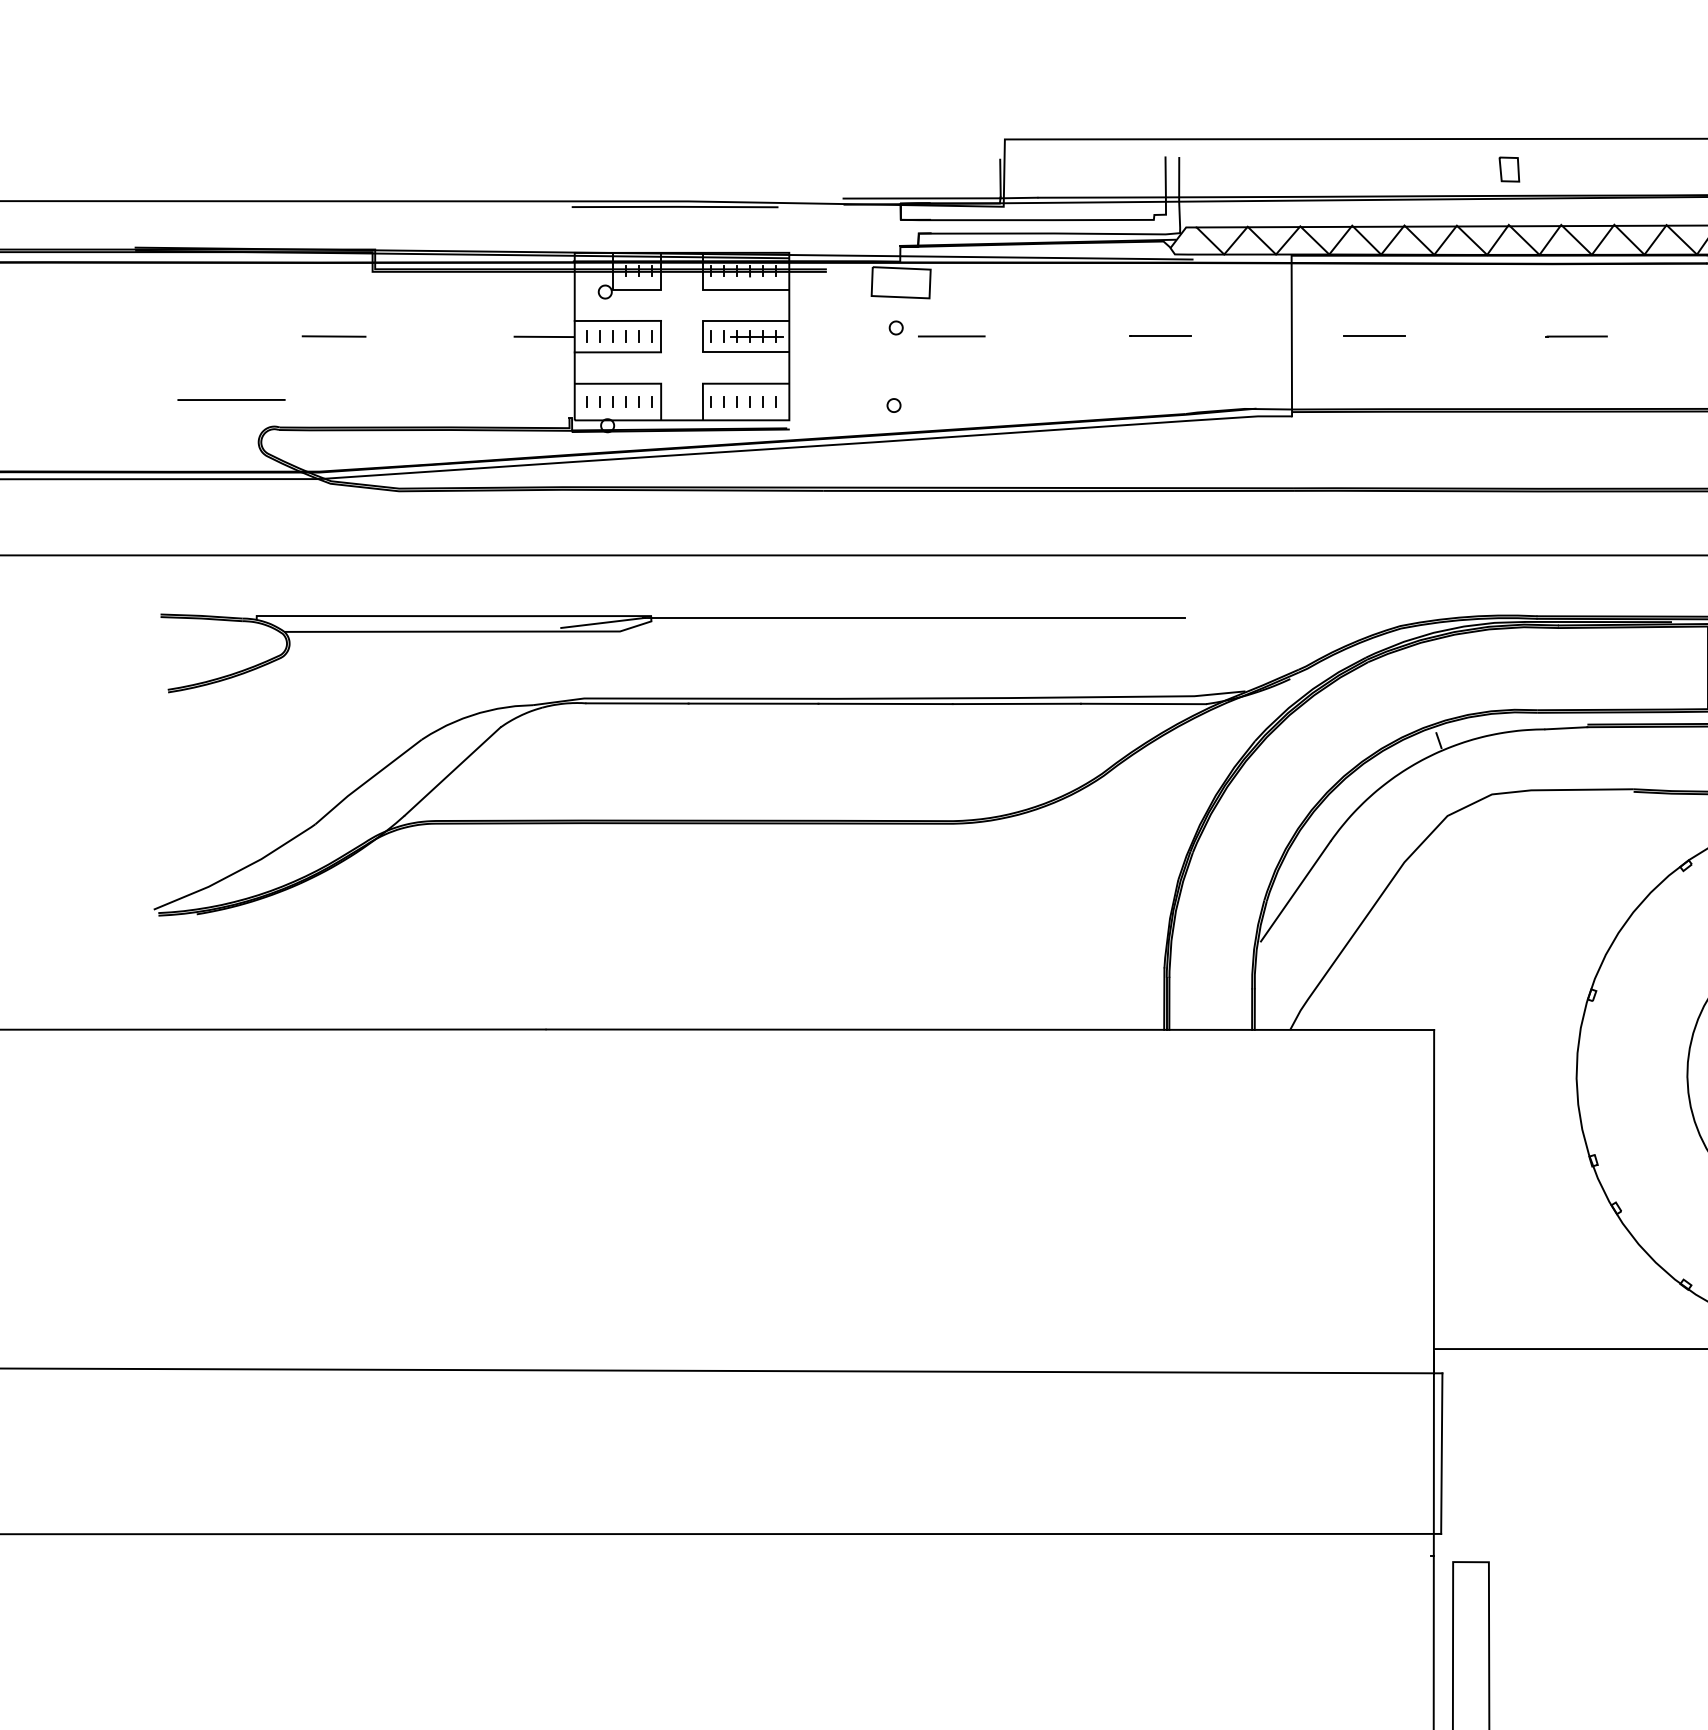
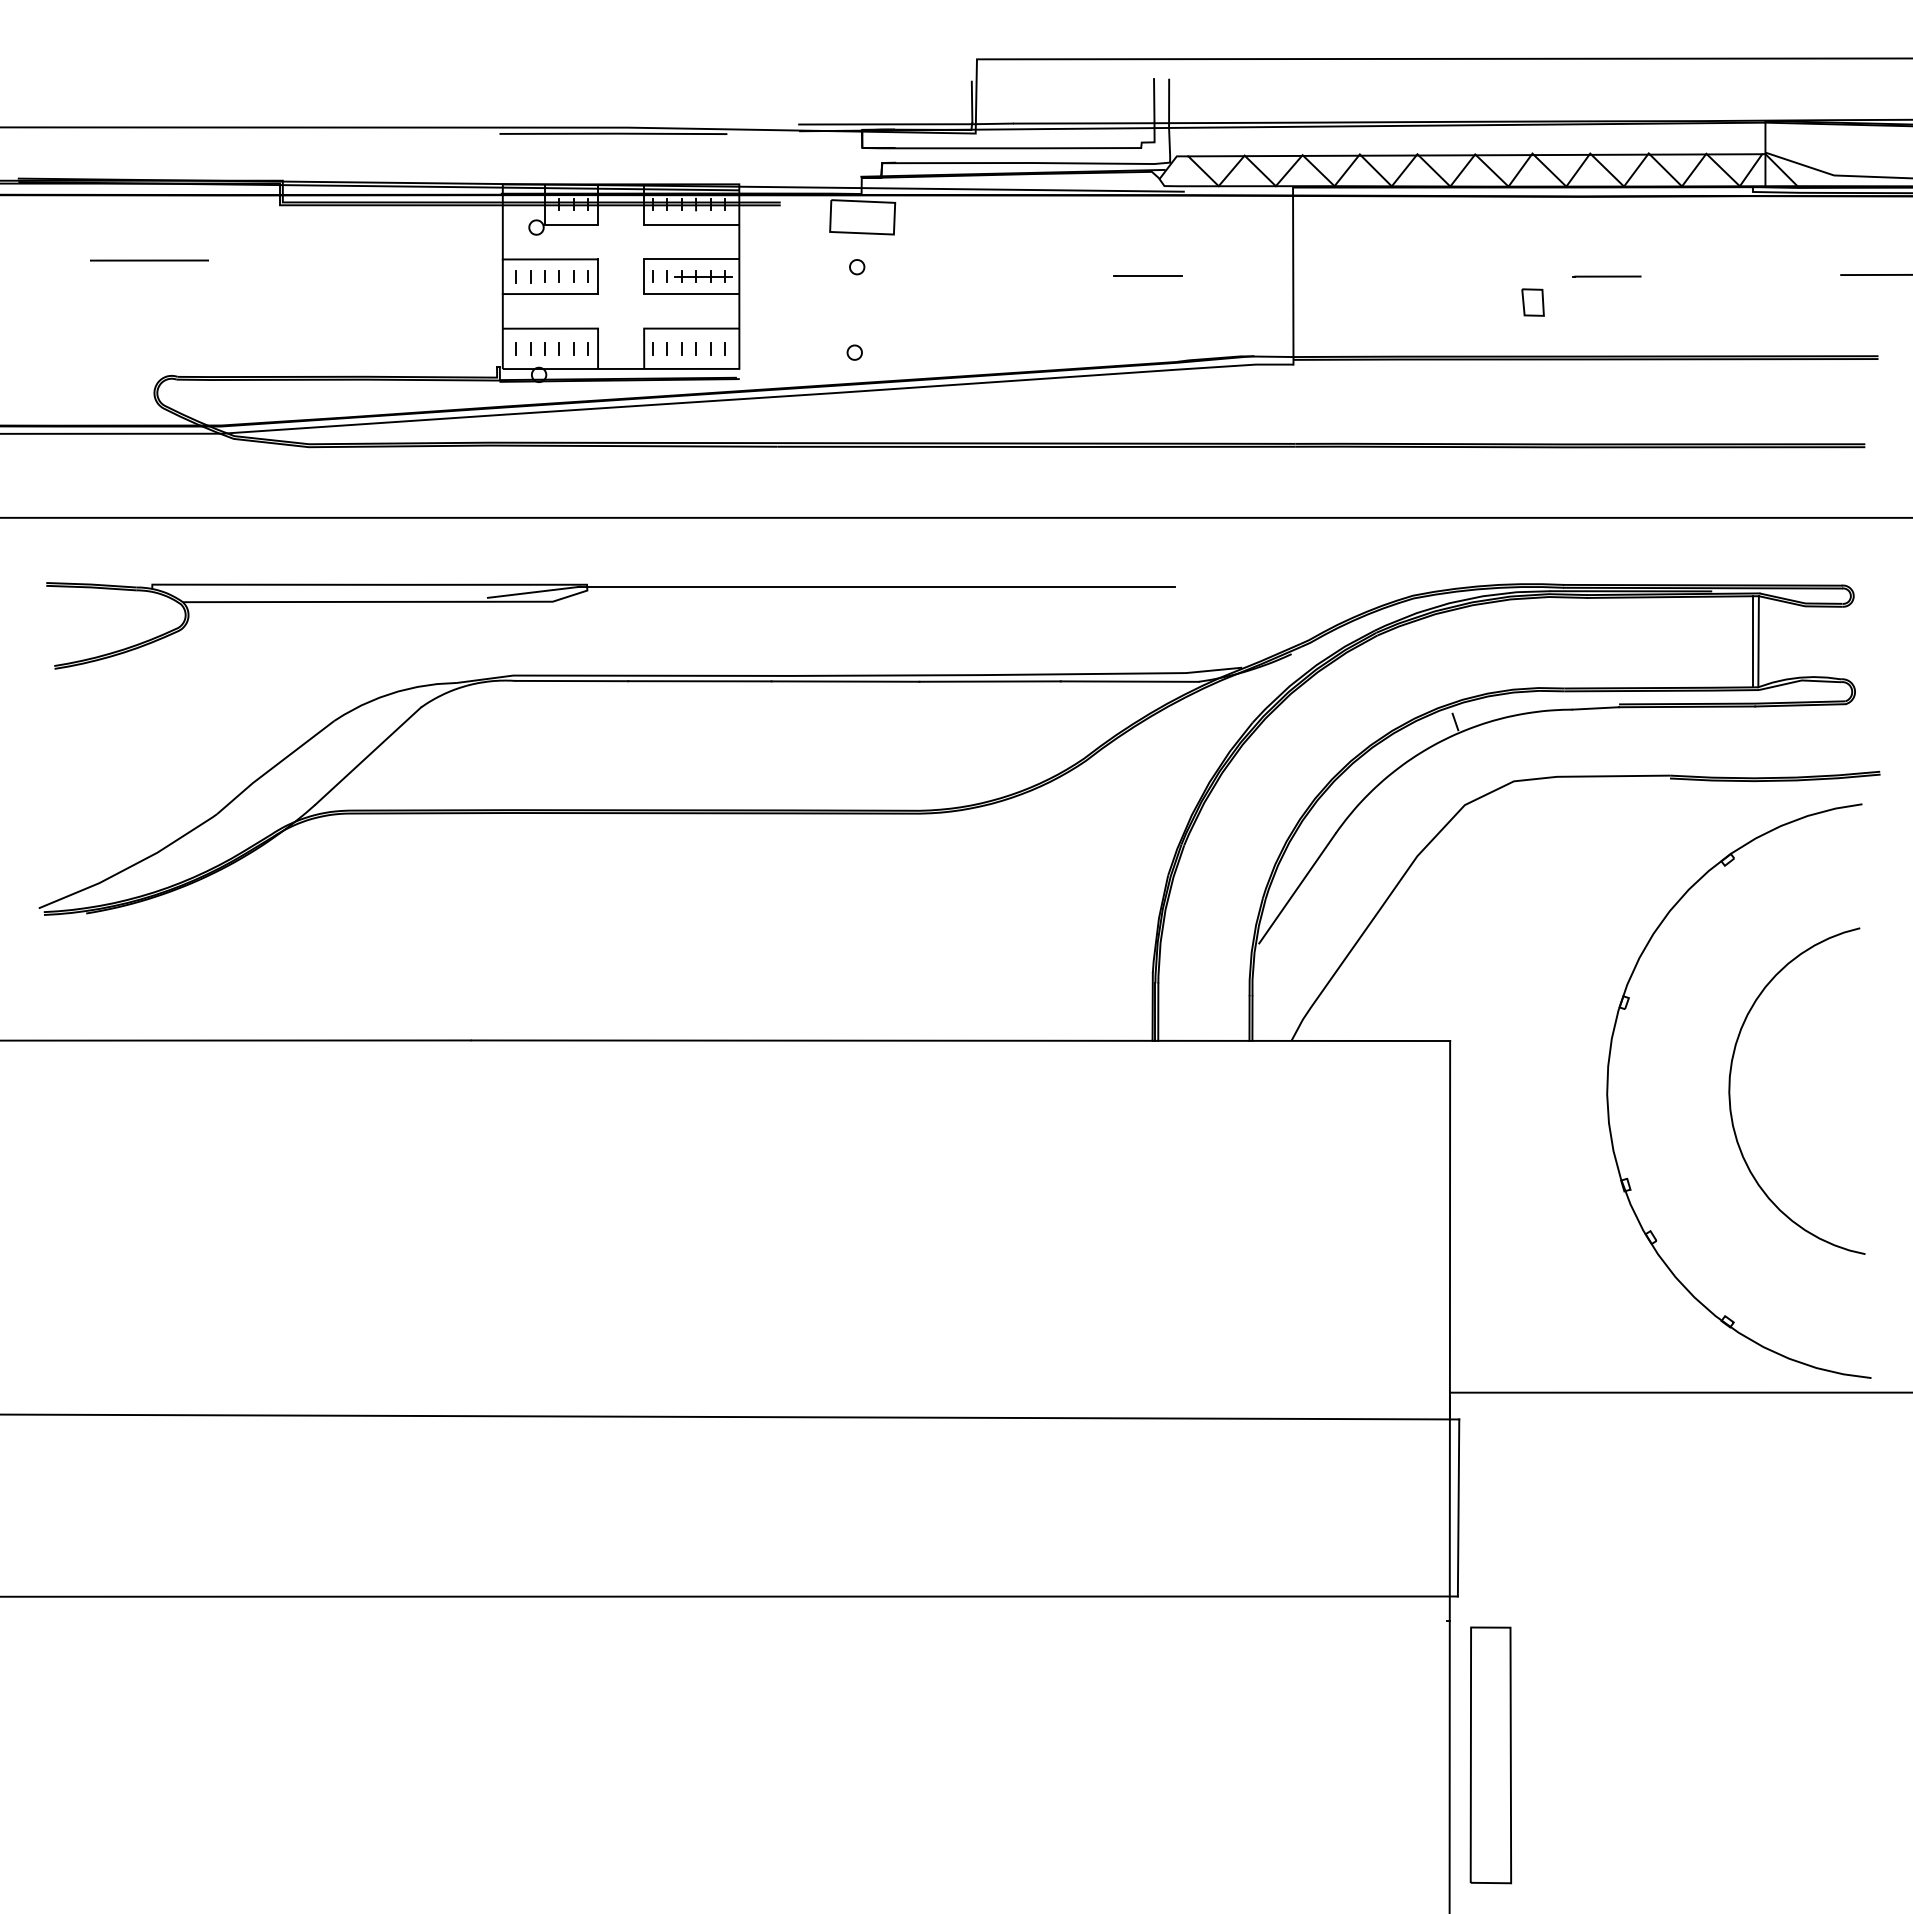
part: (1508, 169) -> (1532, 302), moved
line: (334, 336) -> (237, 276), removed
line: (543, 336) -> (468, 276), removed
line: (951, 336) -> (918, 276), removed
line: (1374, 336) -> (1384, 276), removed
line: (231, 399) -> (149, 260), moved

